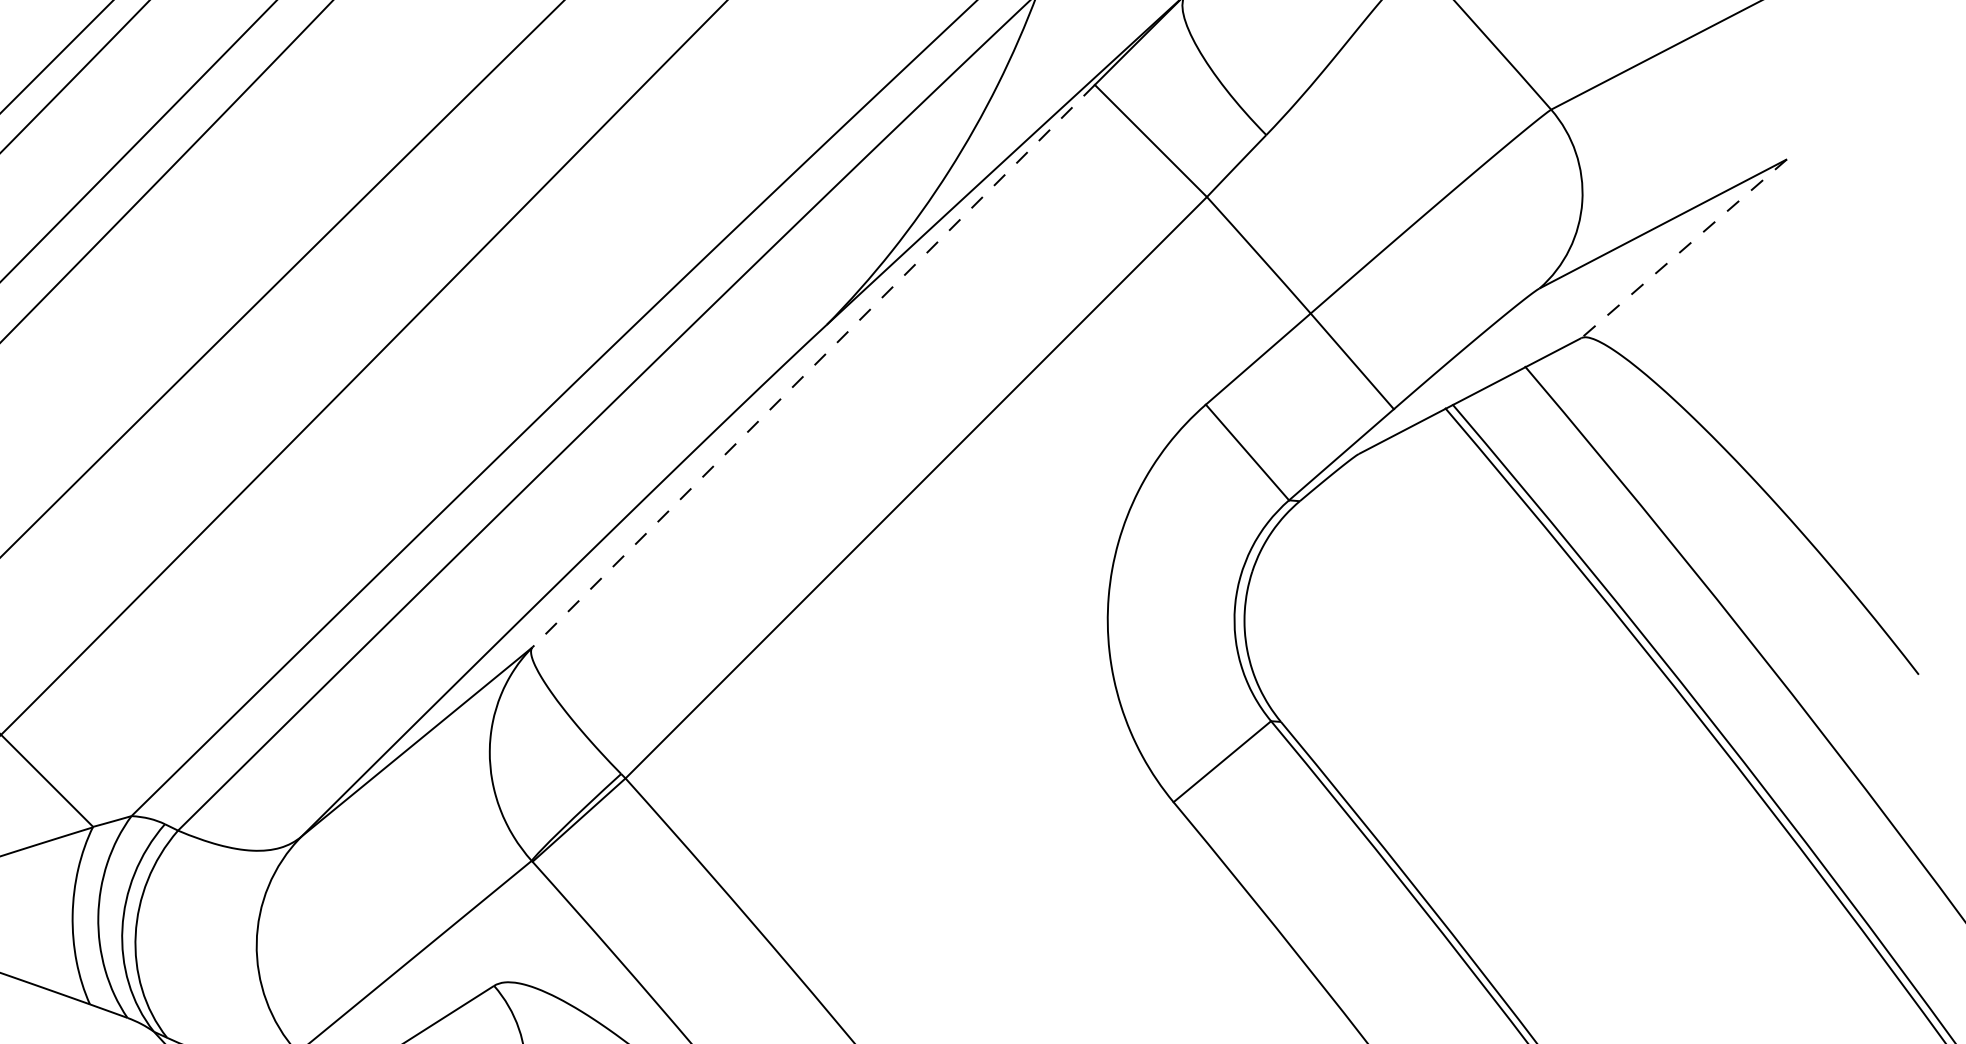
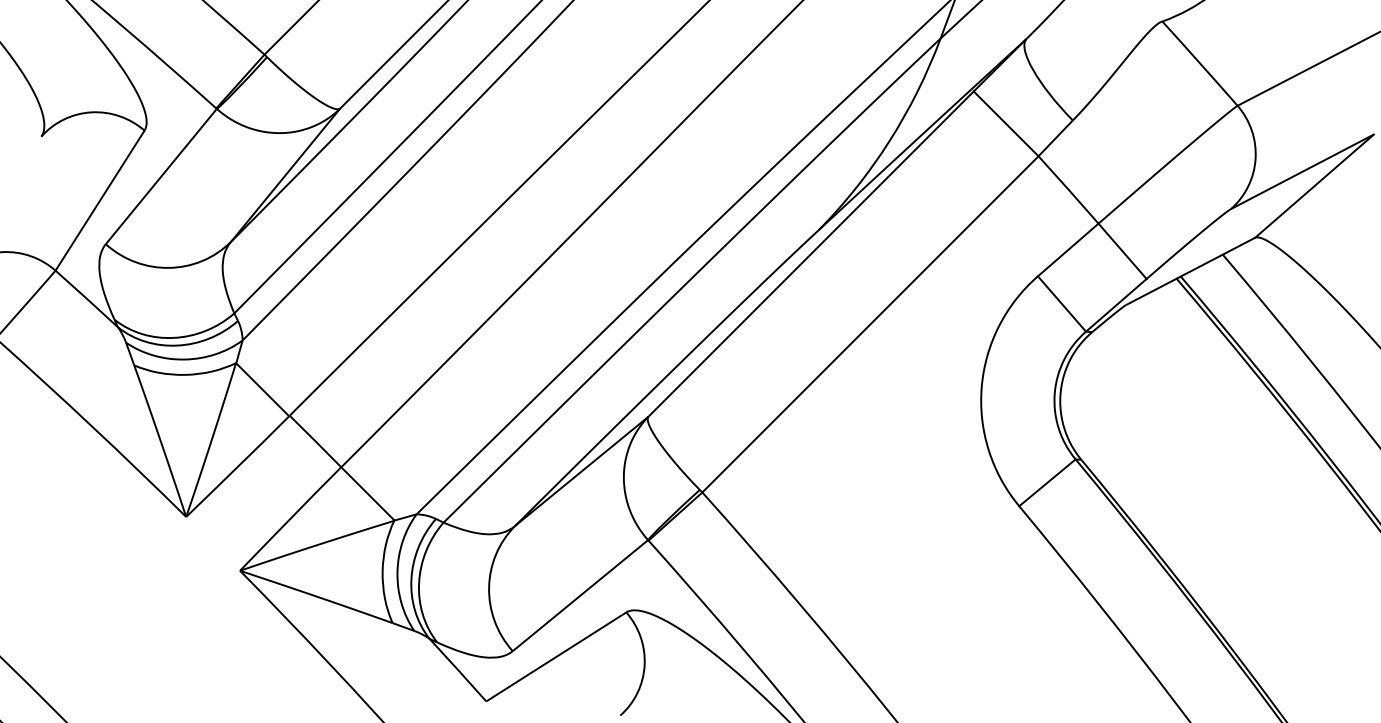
line: (1684, 249) -> (1314, 186), dashed -> solid
line: (812, 366) -> (810, 254), dashed -> solid

